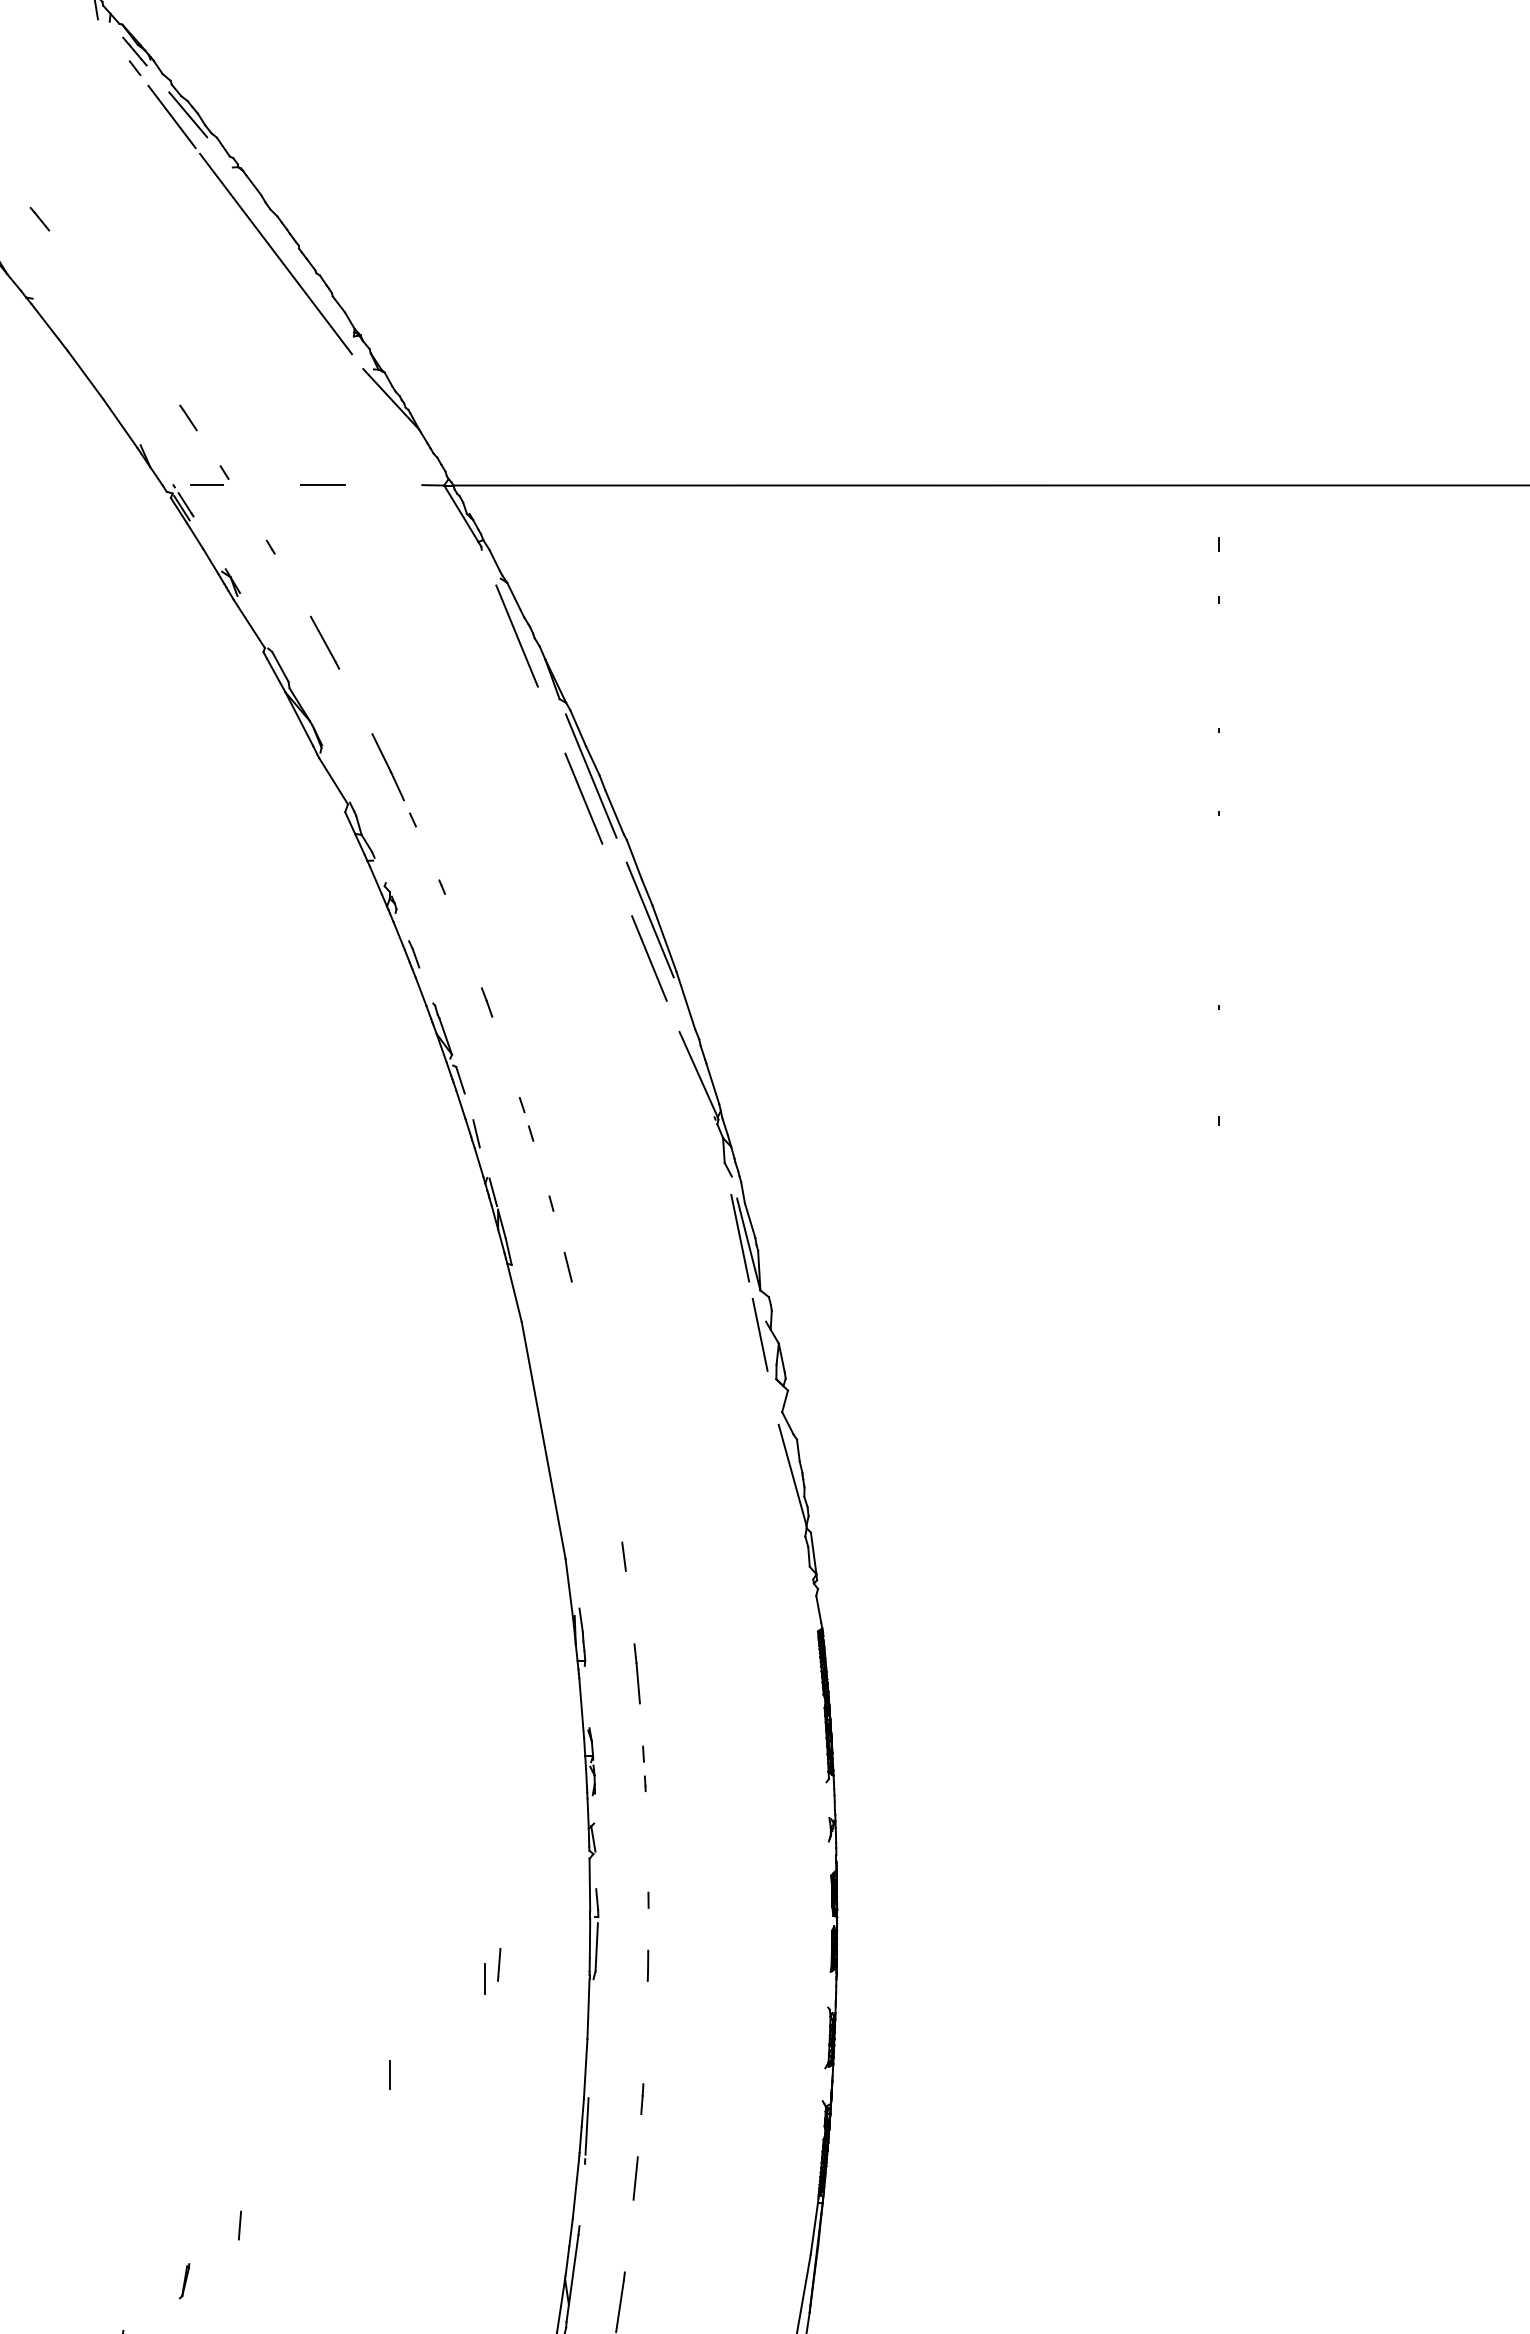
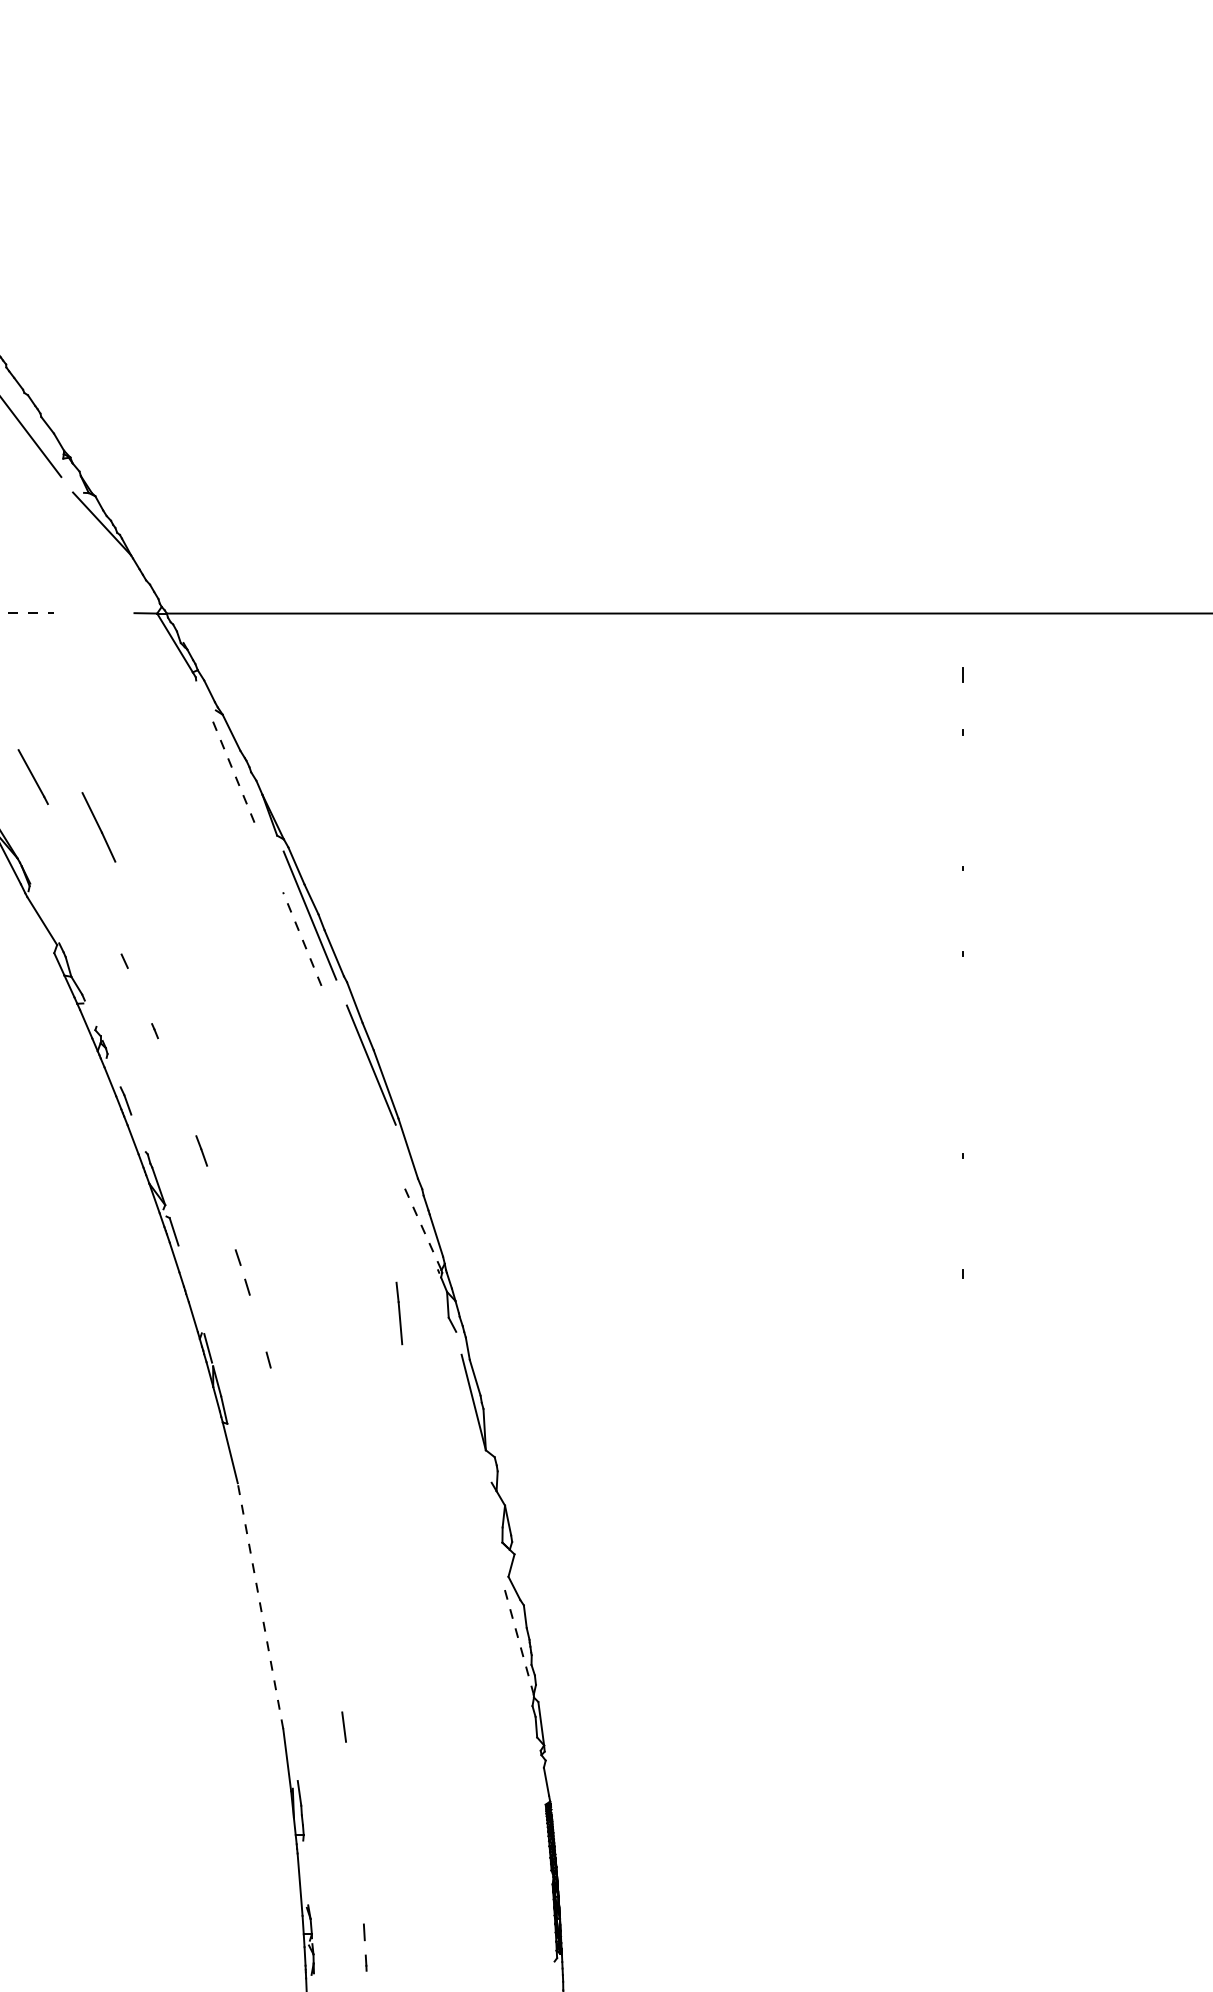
line: (322, 485) -> (30, 613), solid -> dashed
line: (517, 636) -> (233, 770), solid -> dashed
line: (387, 767) -> (98, 827), moved
line: (583, 798) -> (301, 938), solid -> dashed
line: (649, 958) -> (370, 1105), removed
line: (698, 1074) -> (421, 1225), solid -> dashed
line: (476, 1133) -> (190, 1287), removed
line: (740, 1237) -> (465, 1395), removed
line: (567, 1266) -> (285, 1425), removed
line: (759, 1334) -> (484, 1496), removed
line: (543, 1439) -> (260, 1605), solid -> dashed
line: (792, 1475) -> (519, 1642), solid -> dashed
line: (636, 1673) -> (398, 1313), moved

